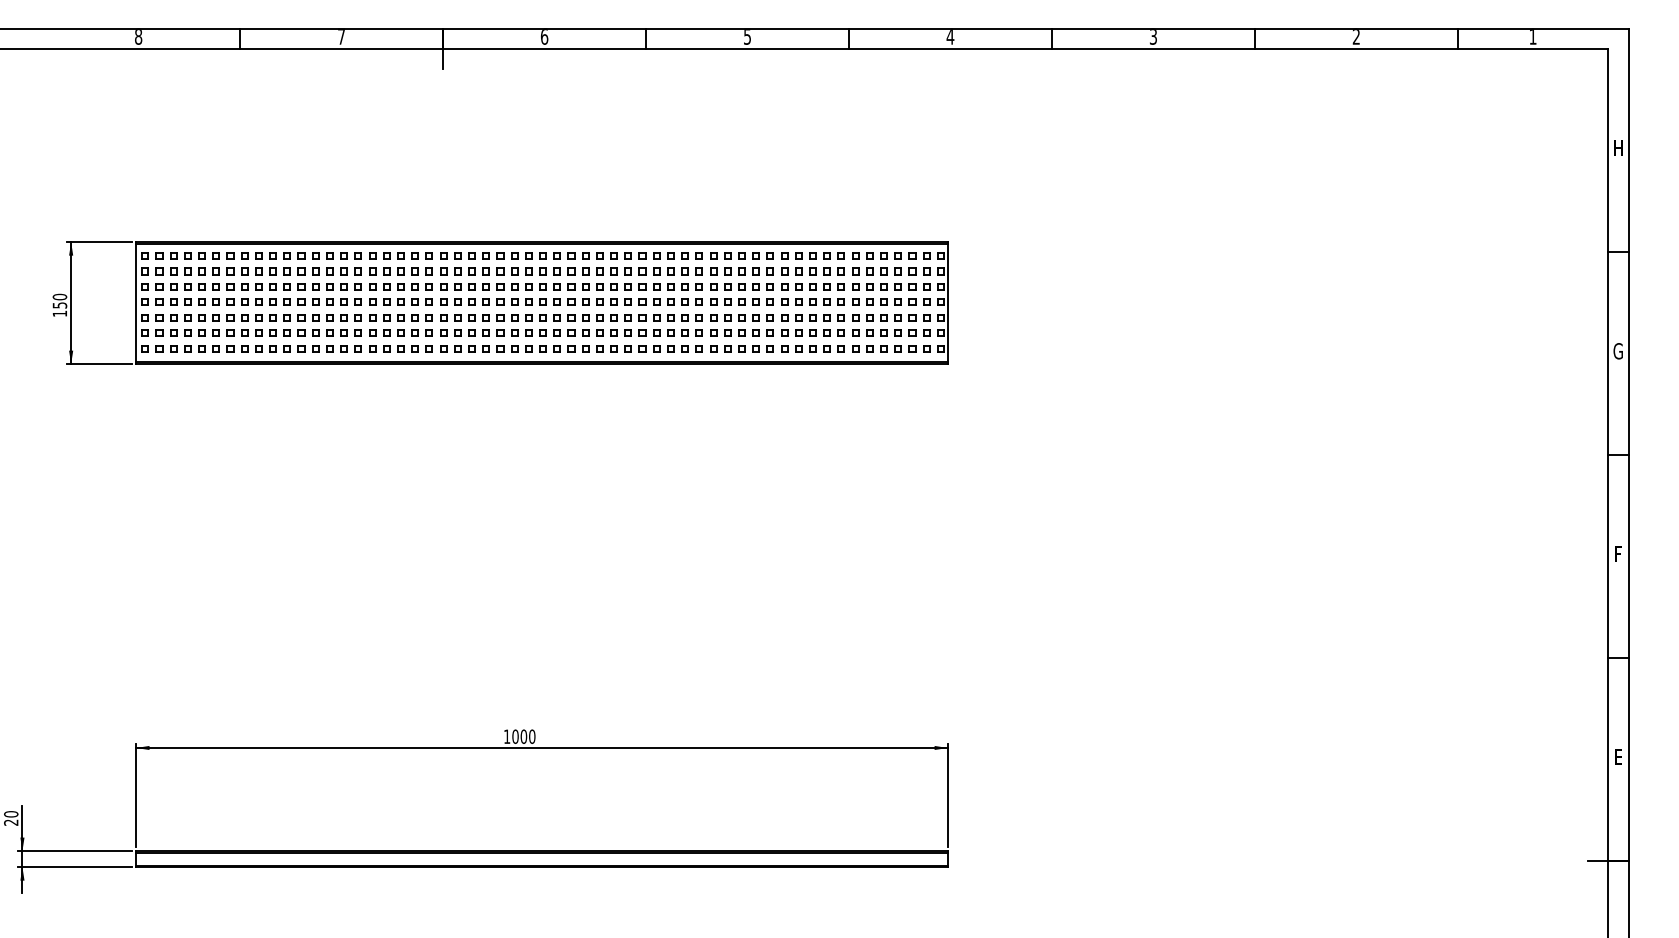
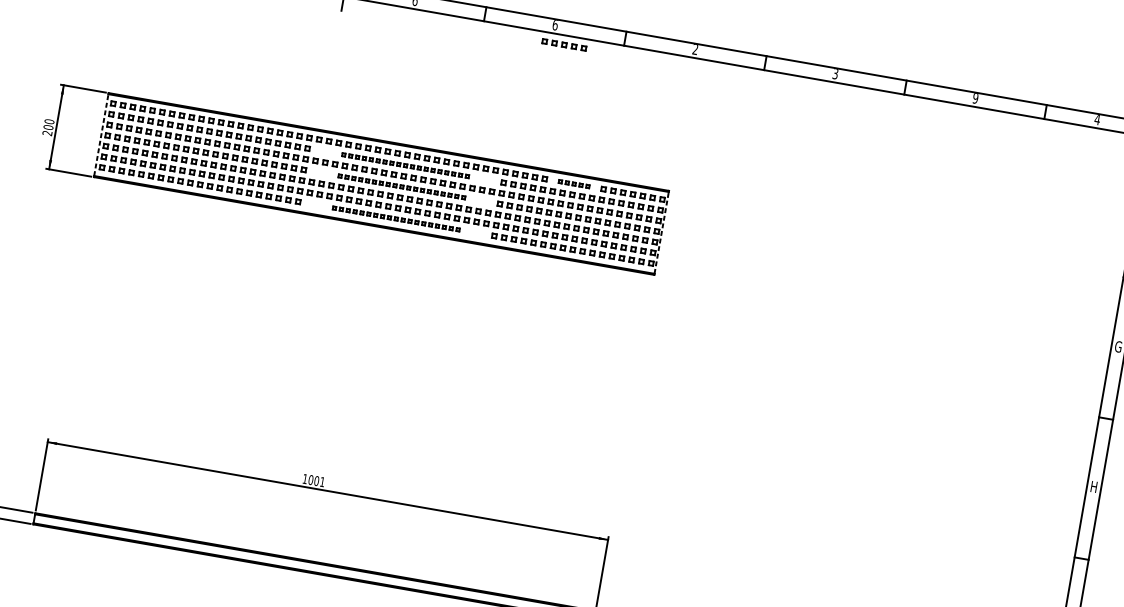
text: (747, 37) -> (555, 25), 5 -> 6
text: (950, 37) -> (695, 49), 4 -> 2
text: (1356, 37) -> (975, 98), 2 -> 9
text: (1532, 37) -> (1097, 119), 1 -> 4
part: (764, 62) -> (564, 44), added
part: (812, 255) -> (573, 183), size x0.7
part: (571, 271) -> (405, 165), size x0.7
part: (571, 301) -> (402, 186), size x0.7
line: (136, 302) -> (101, 134), solid -> dashed
line: (948, 302) -> (662, 232), solid -> dashed
text: (59, 309) -> (47, 130), 150 -> 200
part: (571, 348) -> (396, 218), size x0.7
text: (1617, 553) -> (1093, 486), F -> H
text: (532, 736) -> (322, 481), 1000 -> 1001

